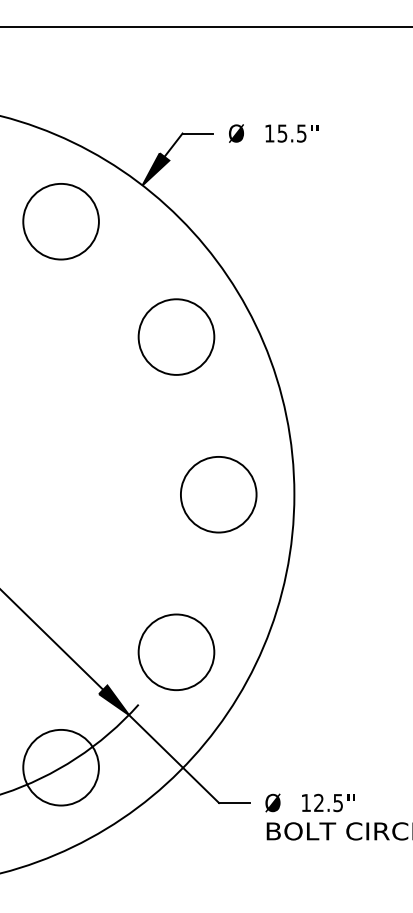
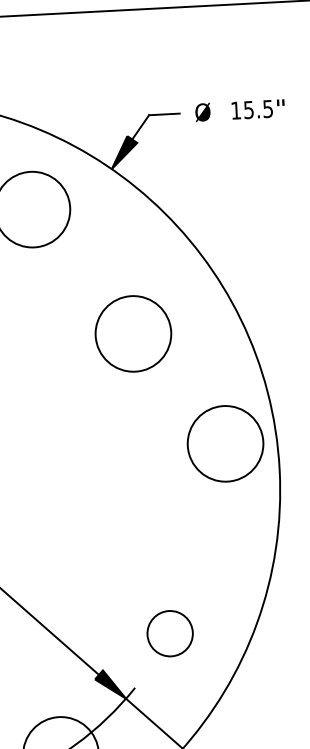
circle: (176, 336) -> (133, 333), moved
circle: (218, 494) -> (225, 443), moved
circle: (176, 652) -> (170, 633), size x0.6

